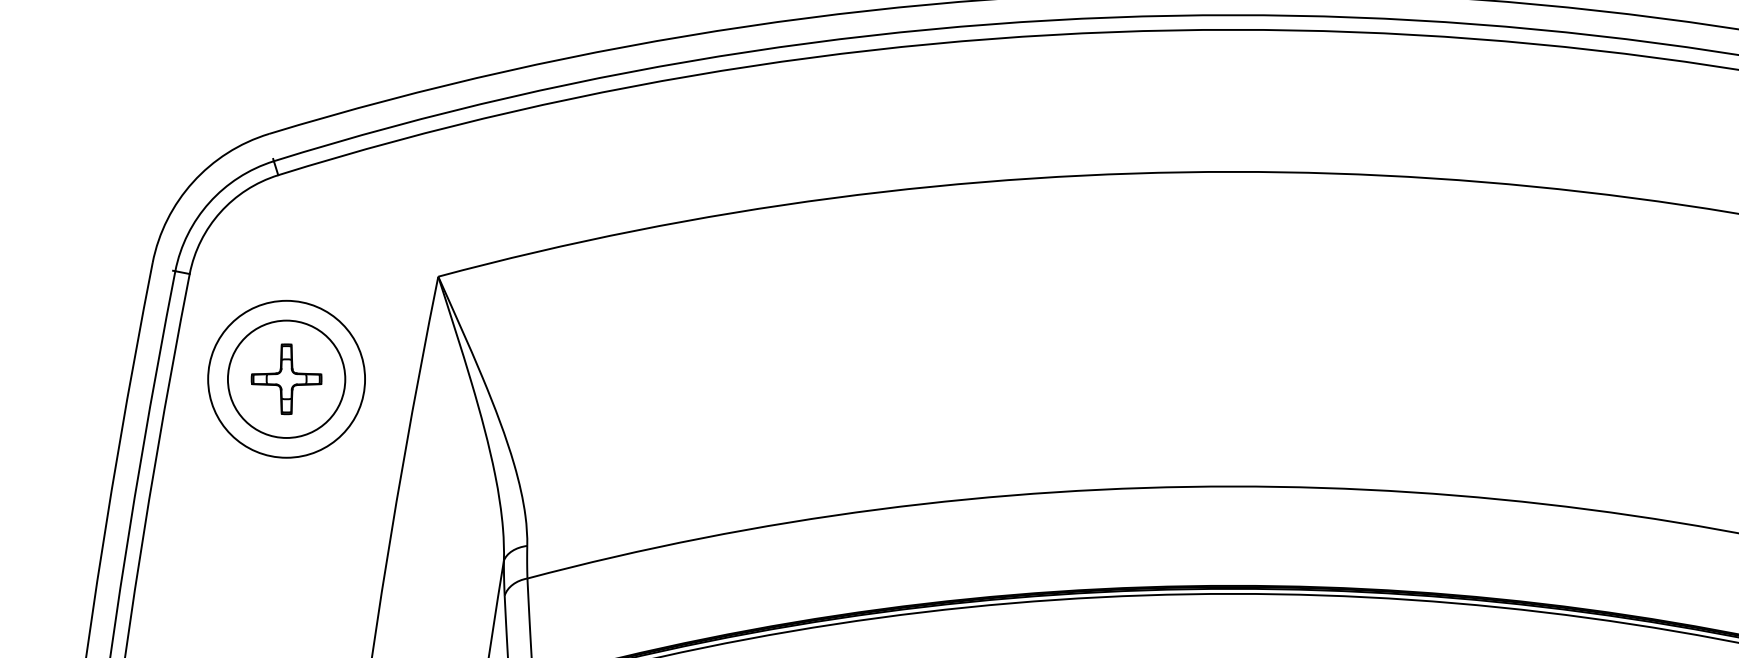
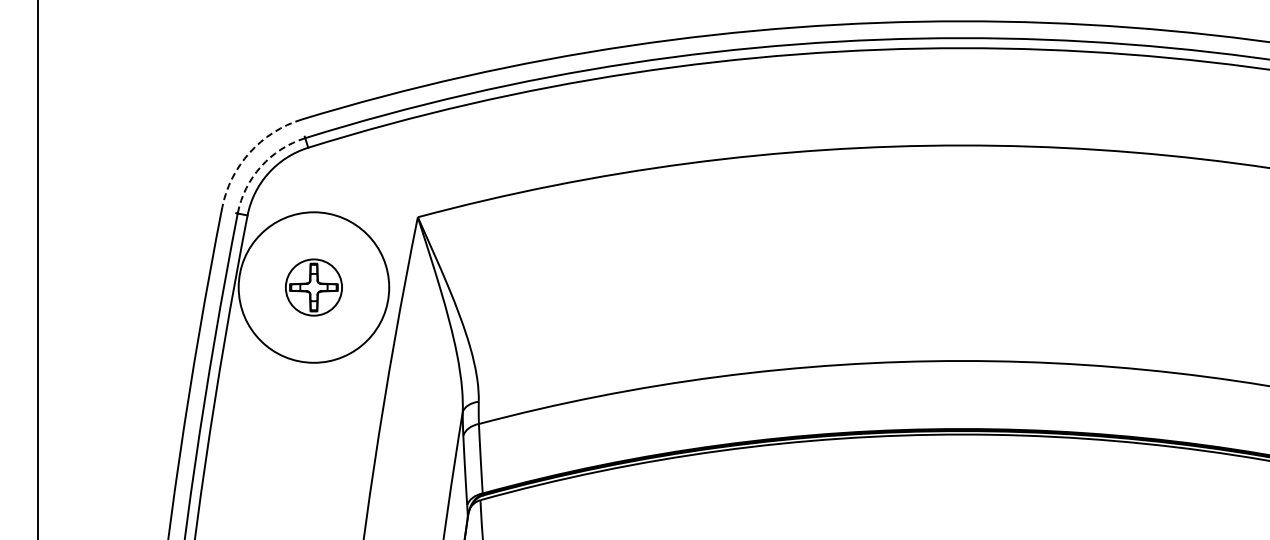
arc: (192, 182) -> (249, 152), solid -> dashed
arc: (210, 202) -> (261, 166), solid -> dashed
circle: (285, 379) -> (313, 287), size x0.7
circle: (285, 379) -> (313, 287), size x1.4

